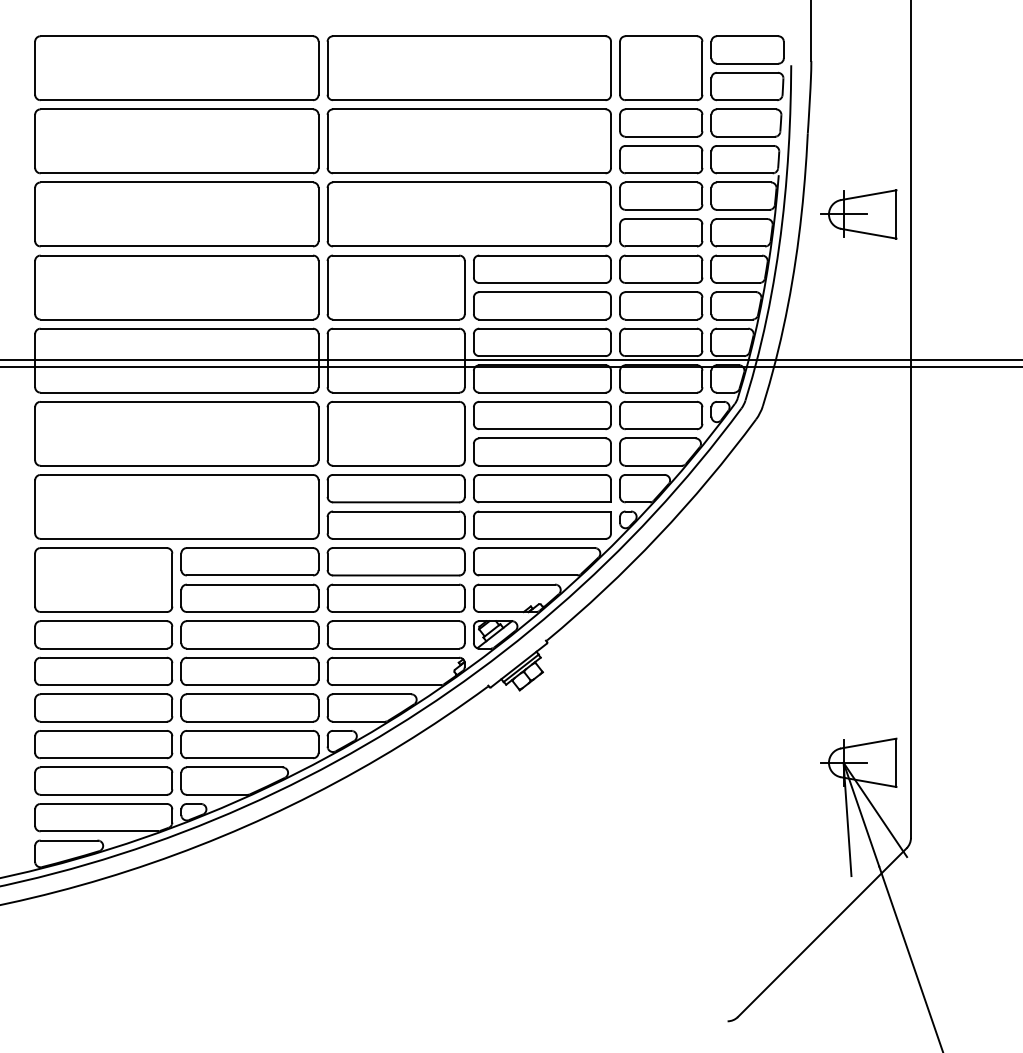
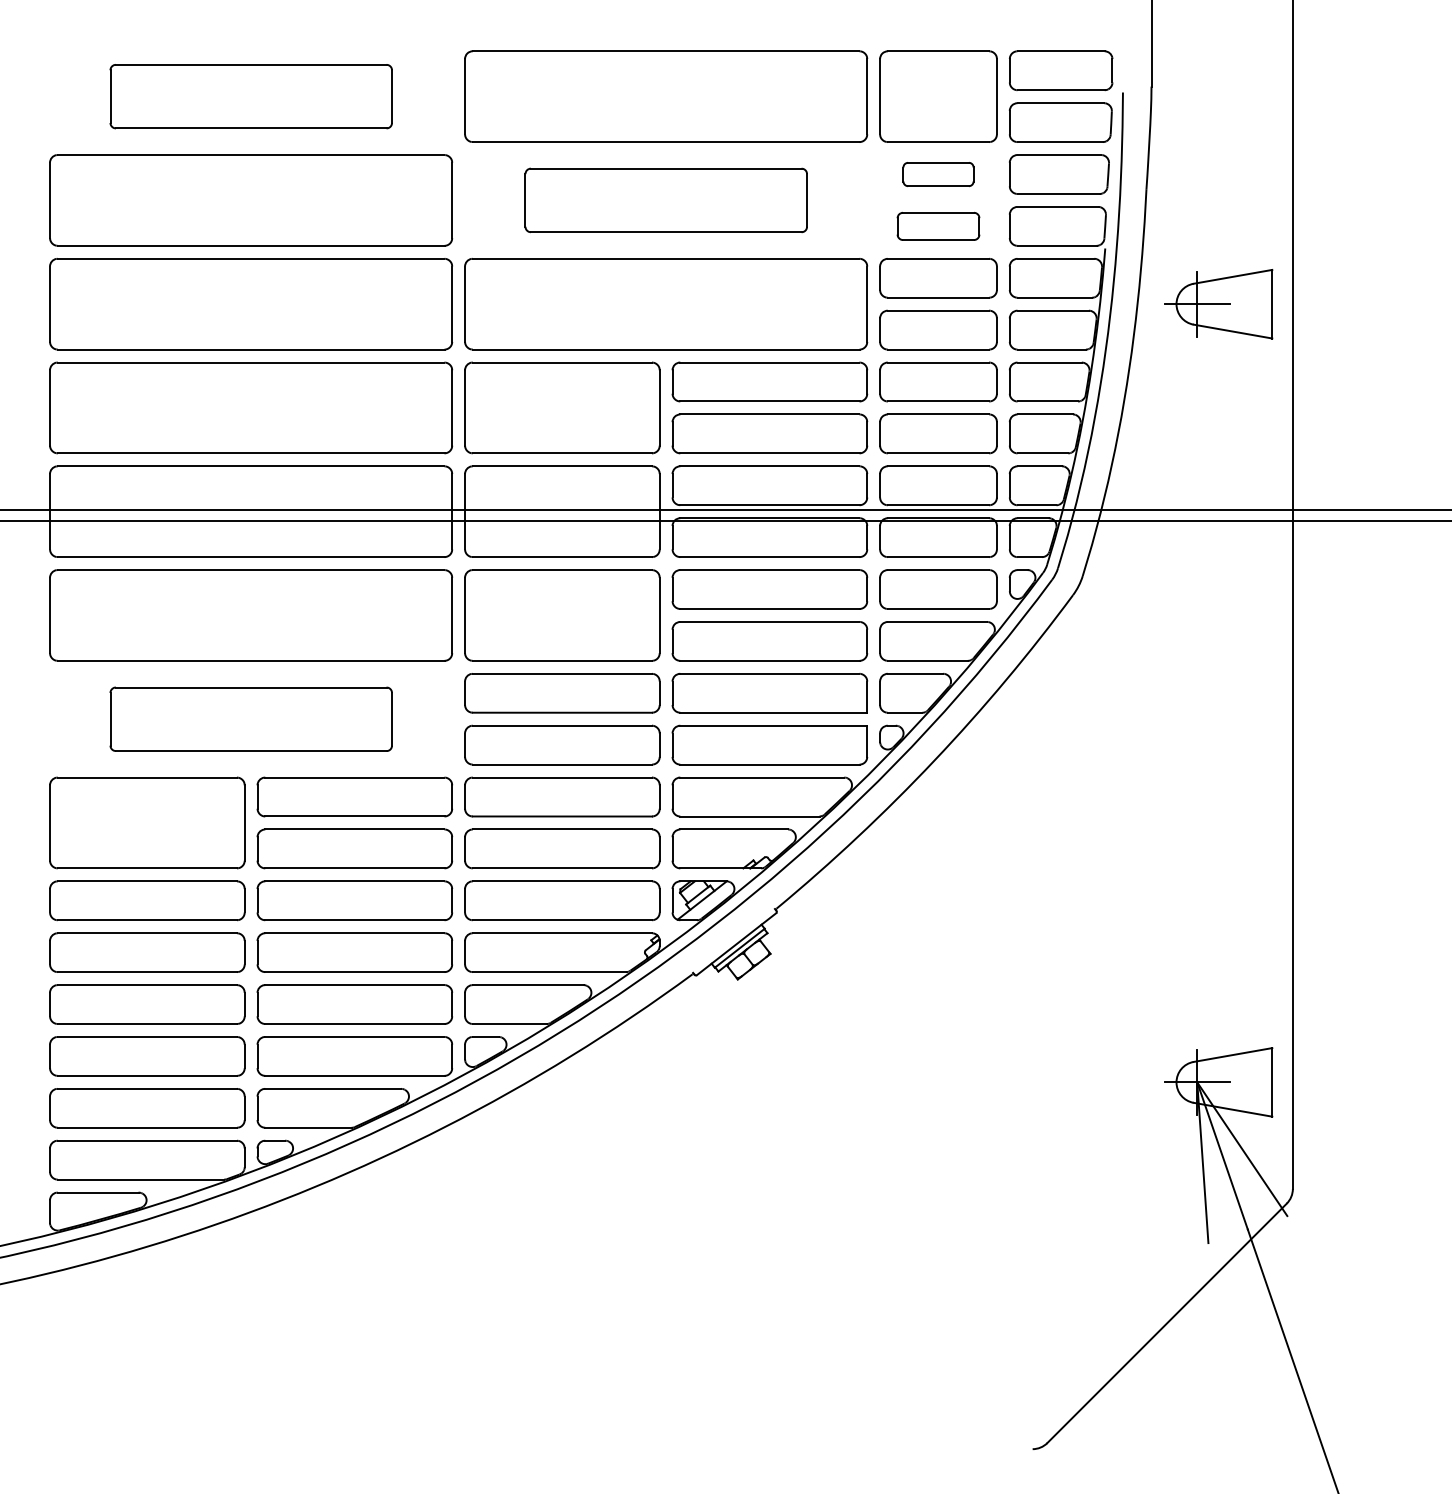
part: (177, 68) -> (251, 96), size x0.7
part: (661, 123) -> (938, 174), size x0.6
part: (469, 141) -> (666, 200), size x0.7
part: (661, 159) -> (938, 226), size x0.7
part: (177, 507) -> (251, 719), size x0.7

